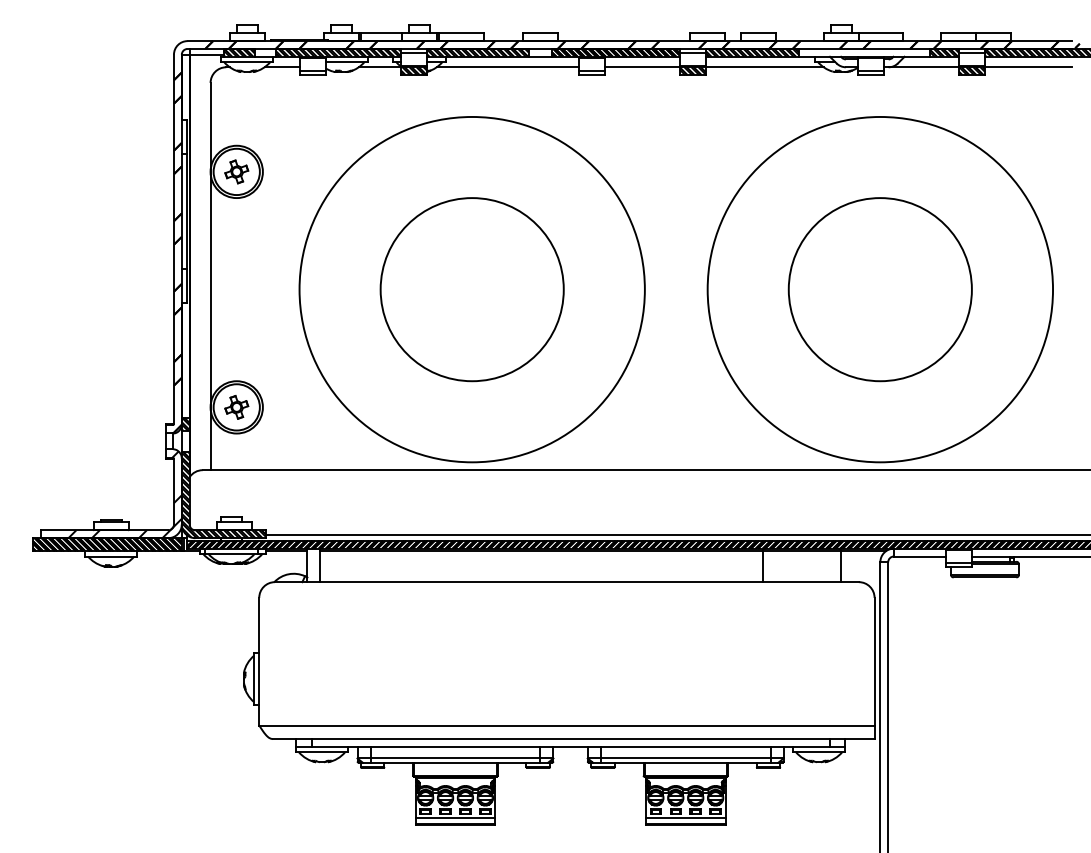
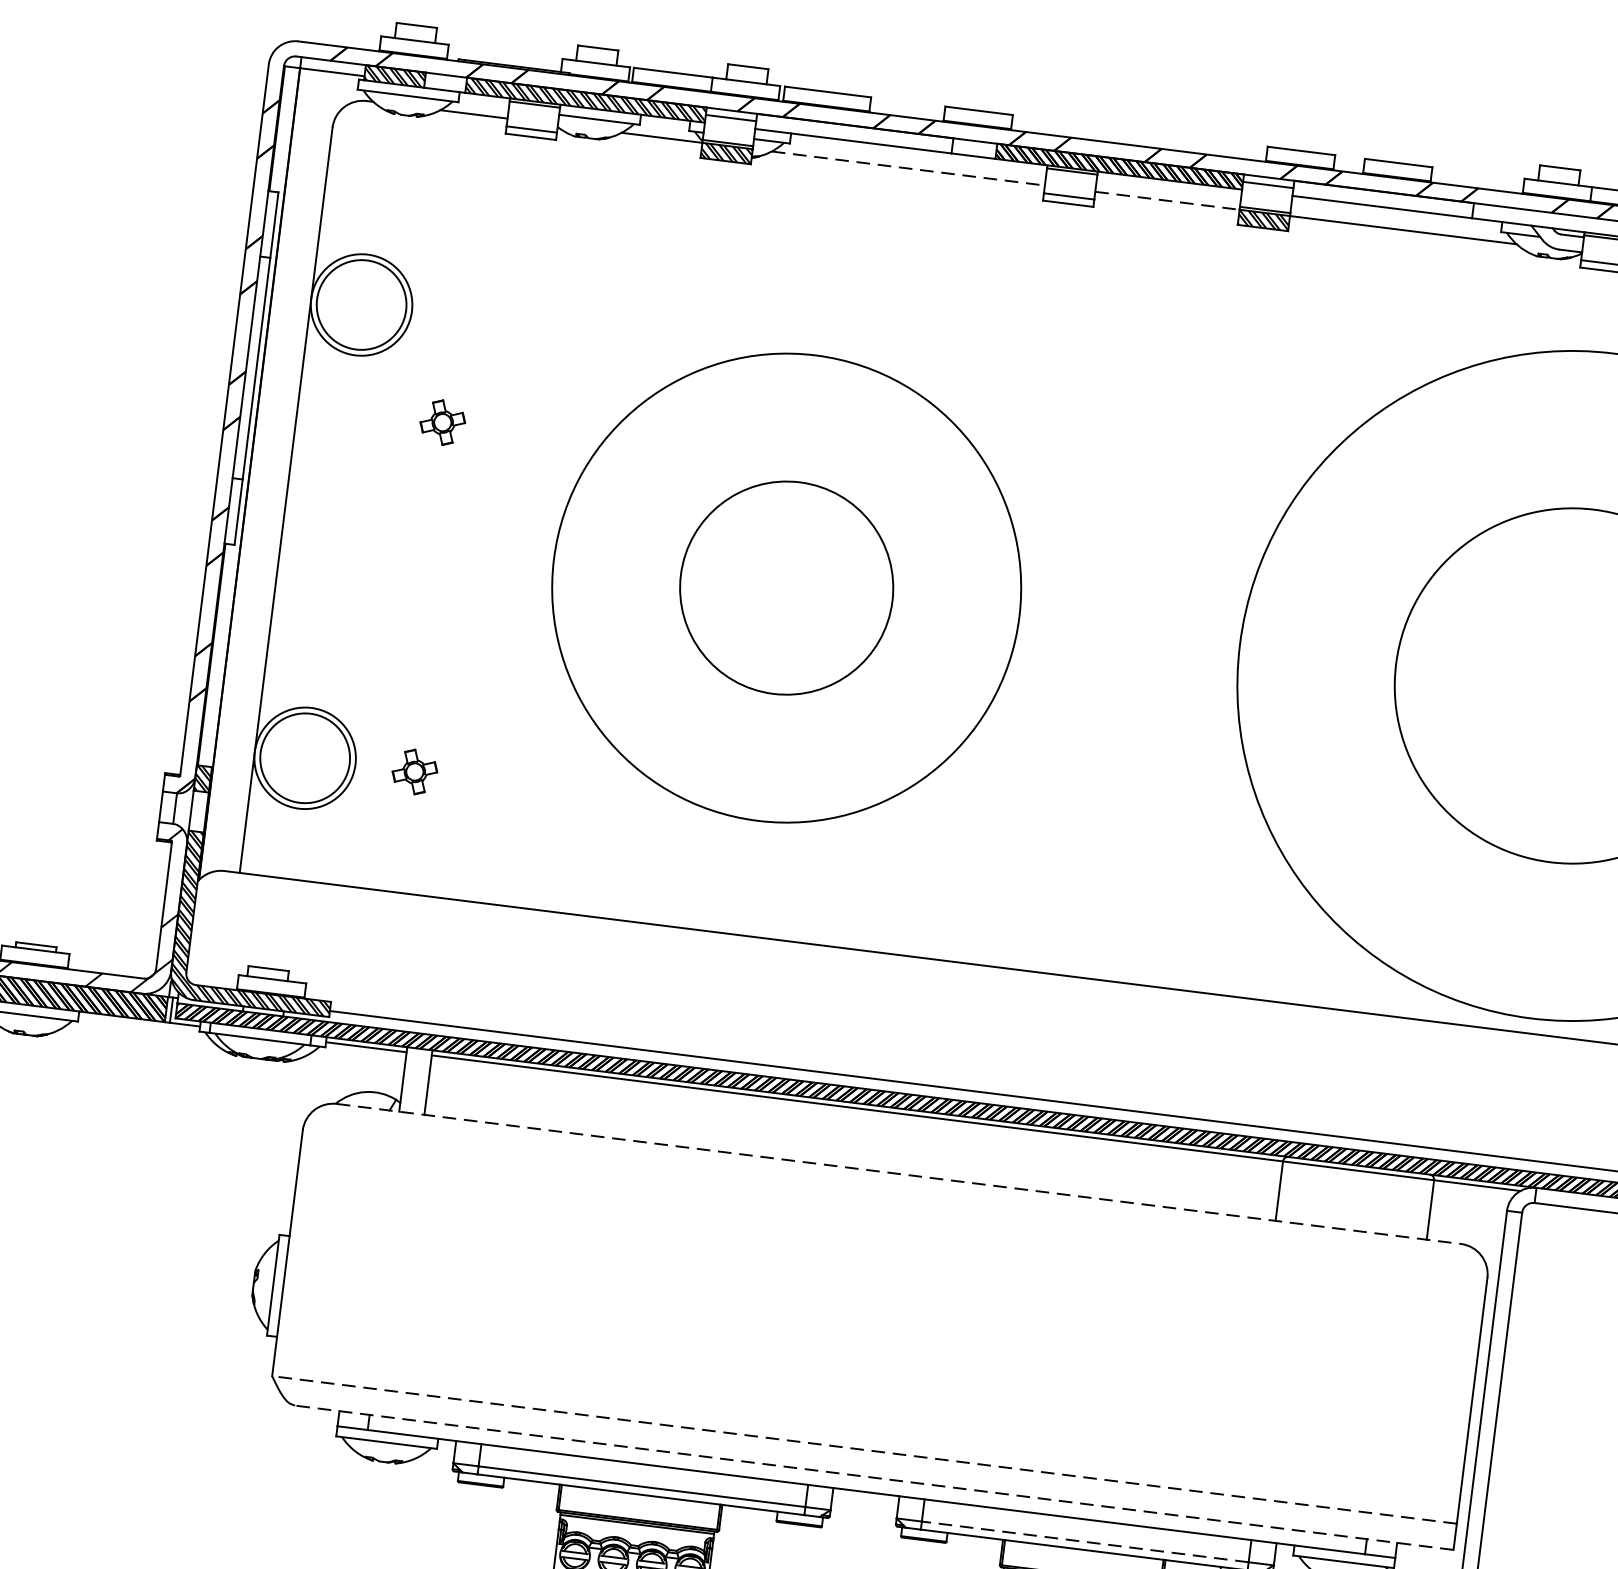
hatch: (477, 52) -> (853, 132), removed
hatch: (752, 52) -> (1383, 198), removed
line: (507, 67) -> (907, 168), solid -> dashed
line: (642, 67) -> (1167, 201), solid -> dashed
part: (236, 171) -> (442, 421), moved
circle: (471, 289) -> (785, 587), size x0.6
circle: (471, 289) -> (785, 587), size x0.7
part: (236, 407) -> (414, 772), moved
line: (566, 582) -> (897, 1174), solid -> dashed
line: (566, 725) -> (863, 1449), solid -> dashed
line: (573, 739) -> (873, 1478), solid -> dashed
line: (685, 758) -> (1084, 1541), solid -> dashed

